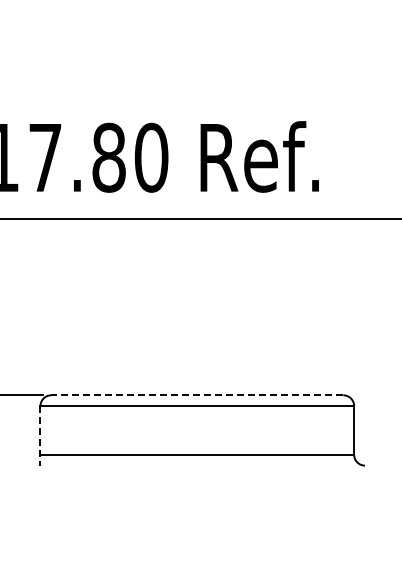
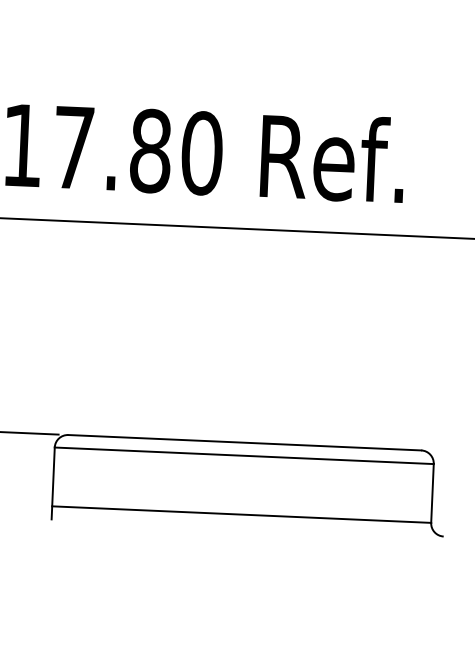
line: (196, 395) -> (243, 442), dashed -> solid
line: (40, 435) -> (53, 483), dashed -> solid

